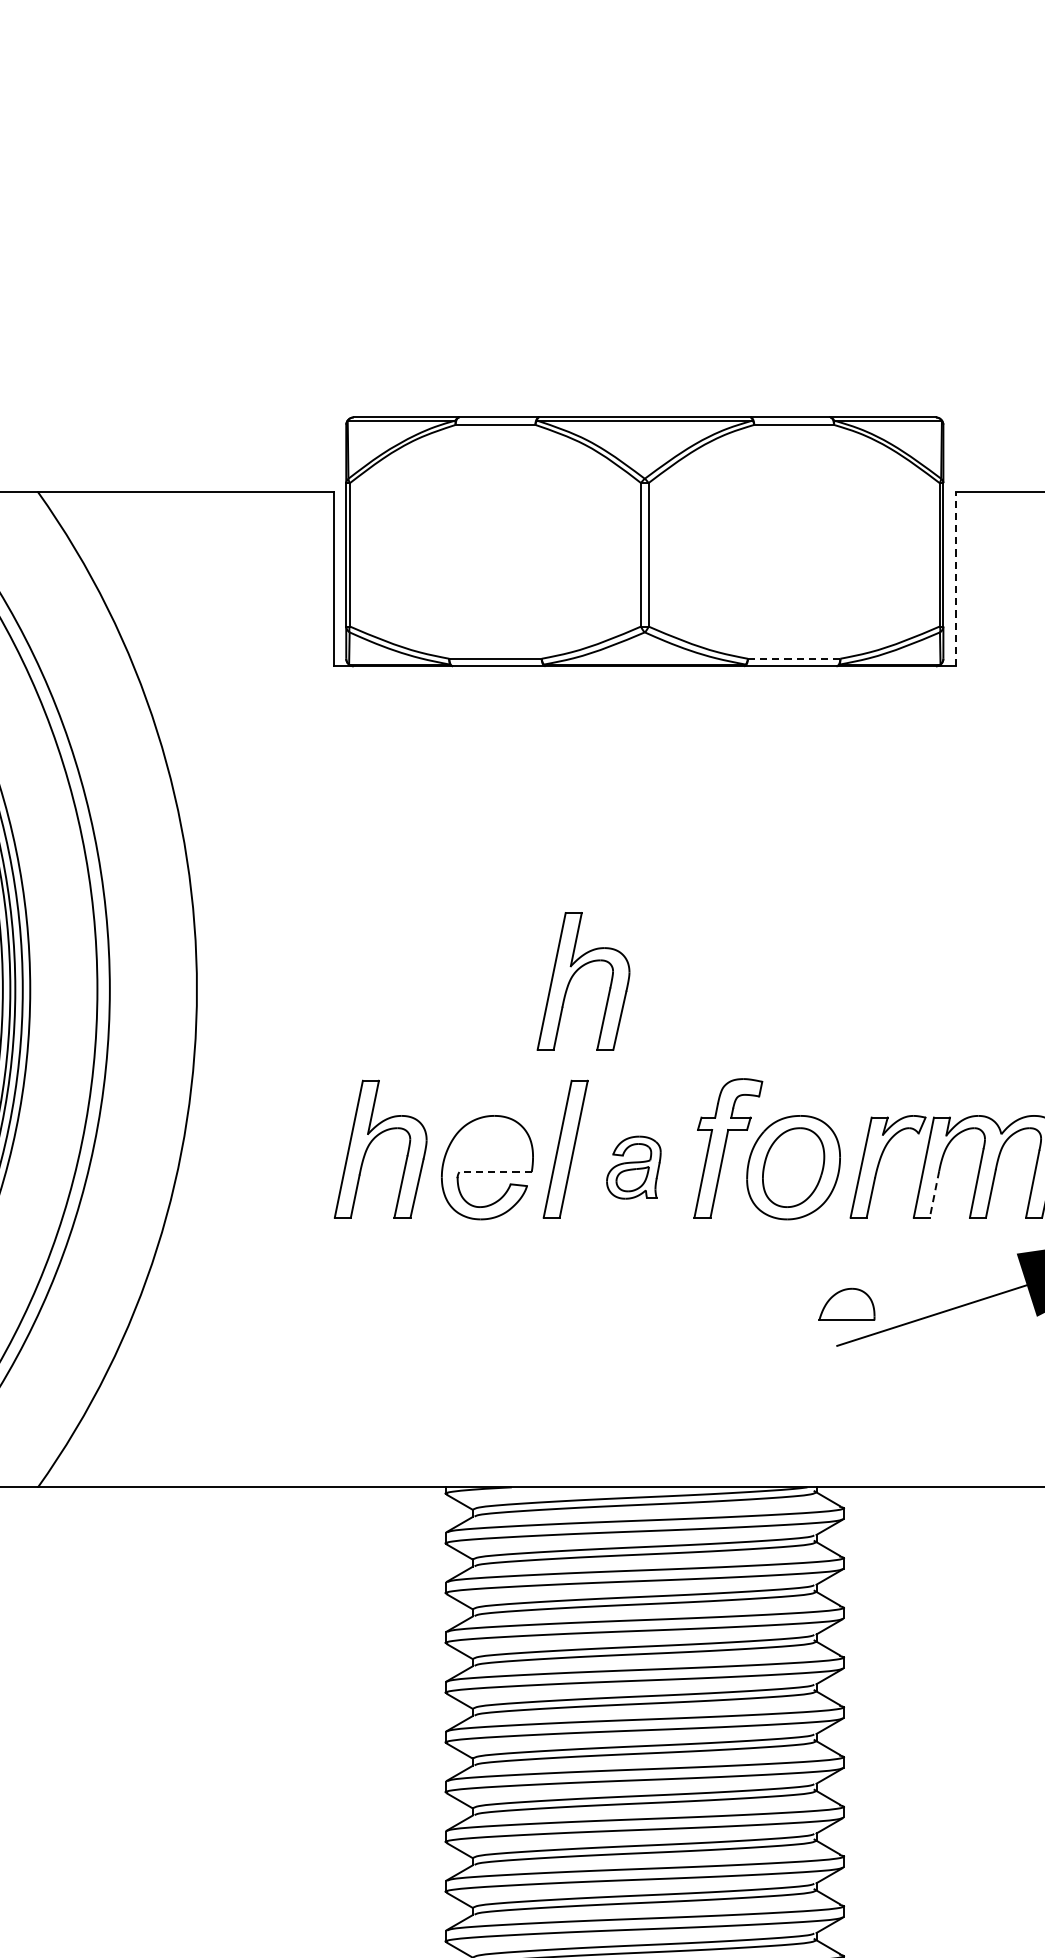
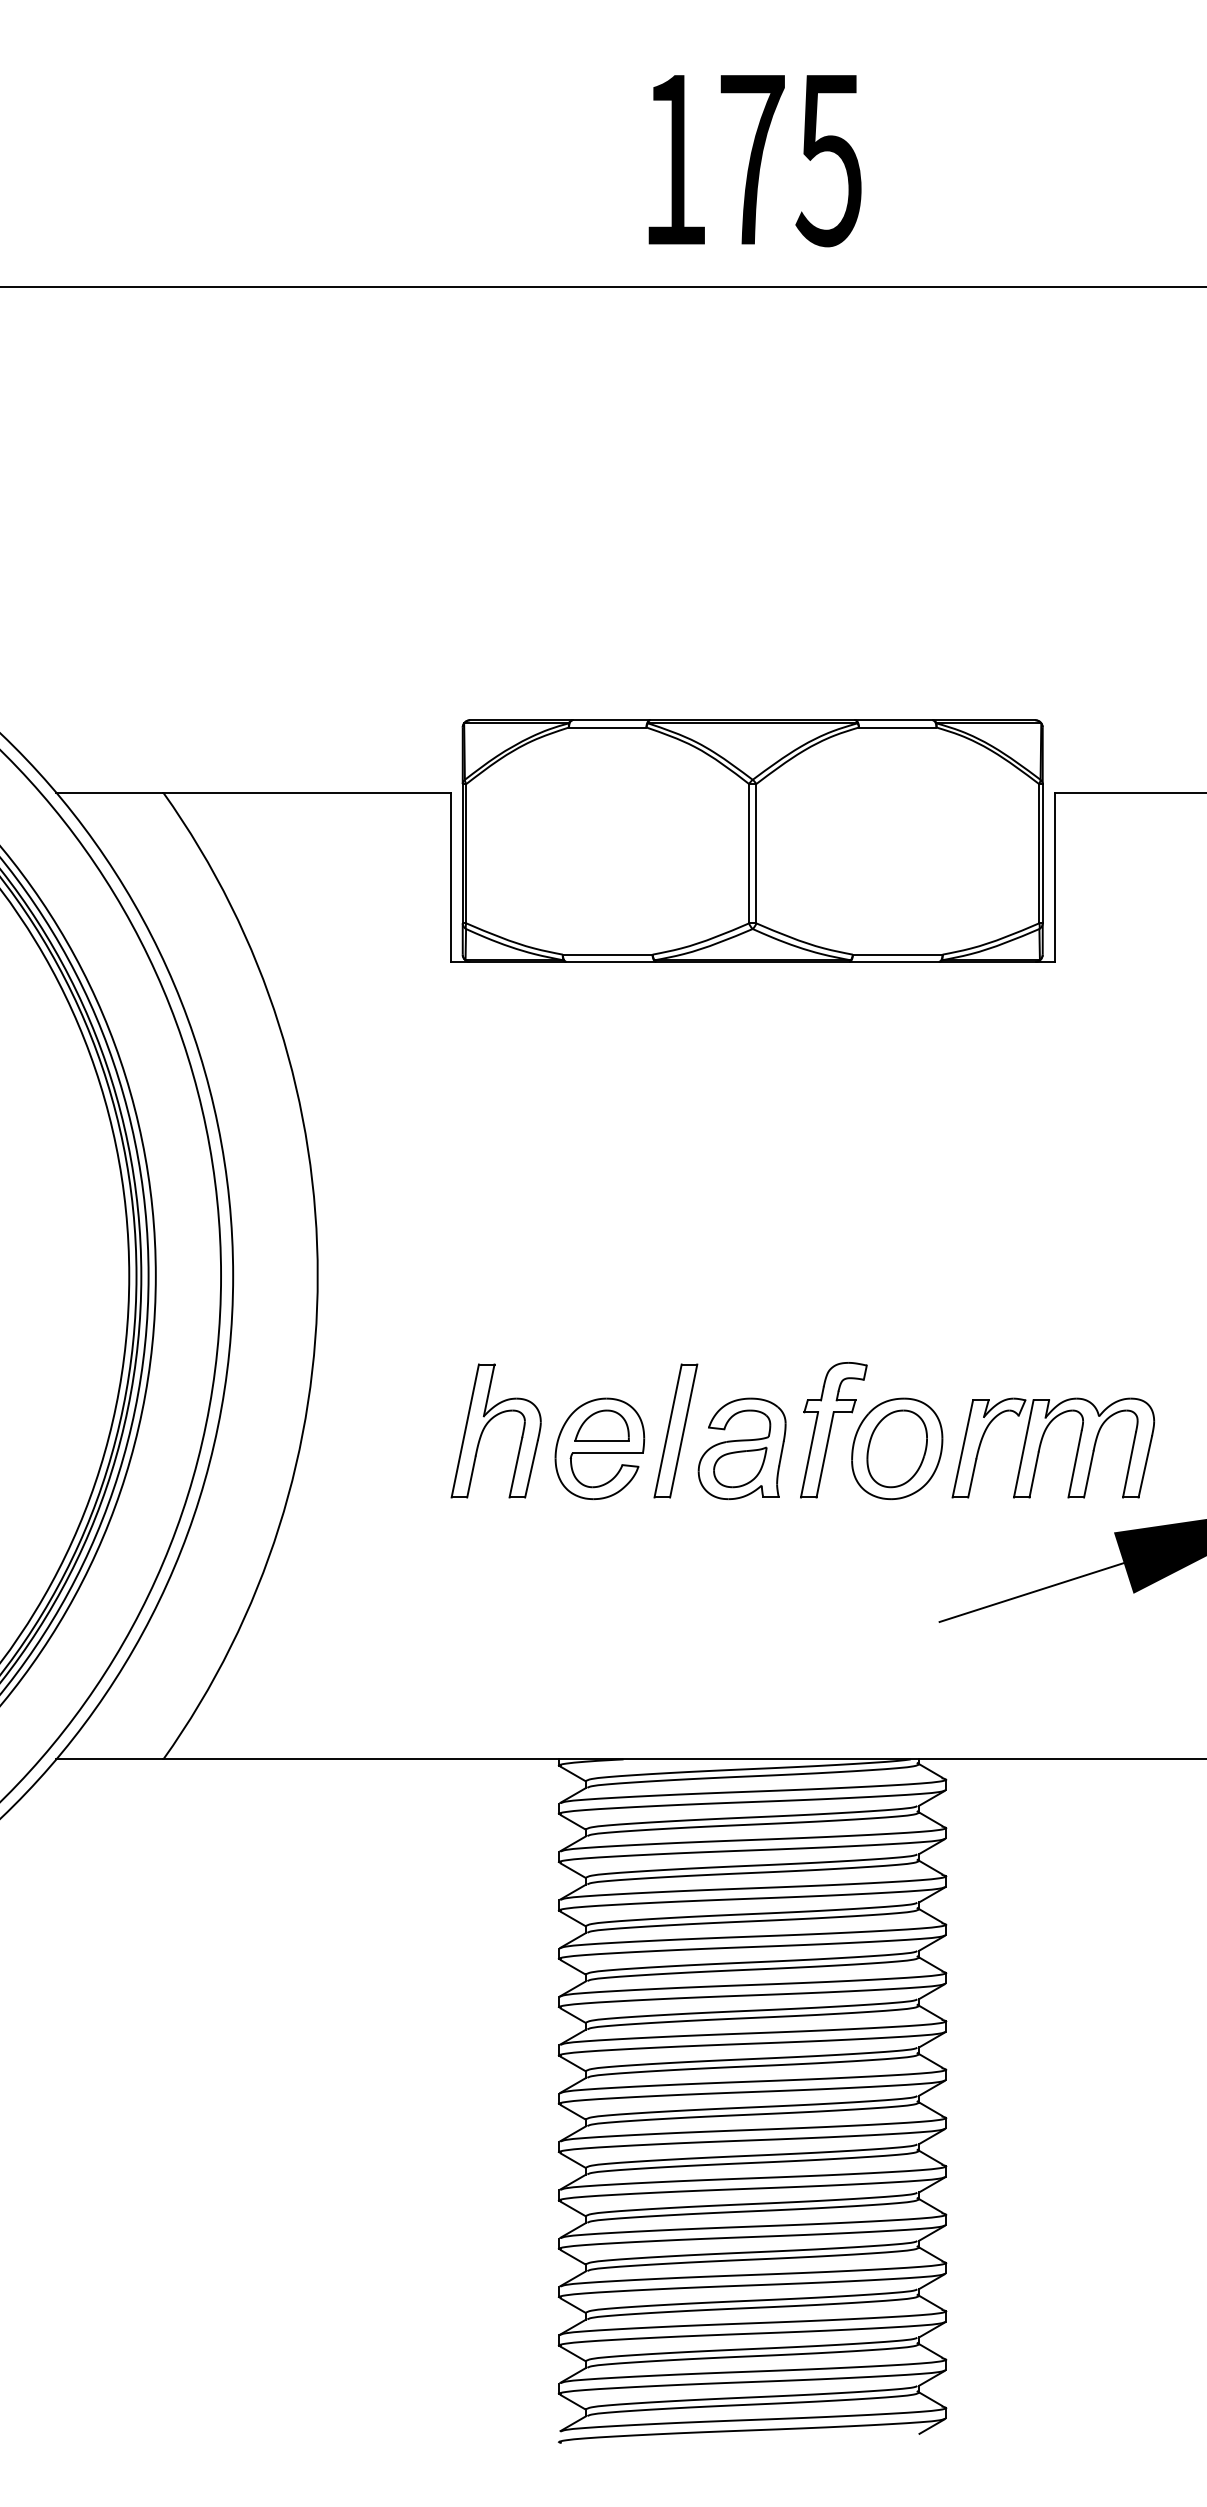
line: (955, 579) -> (1054, 877), dashed -> solid
line: (793, 658) -> (897, 954), dashed -> solid
part: (573, 976) -> (683, 1263), removed
part: (633, 1167) -> (741, 1448), size x1.67
line: (495, 1172) -> (607, 1453), dashed -> solid
line: (933, 1195) -> (1033, 1475), dashed -> solid
part: (846, 1304) -> (601, 1425), moved

